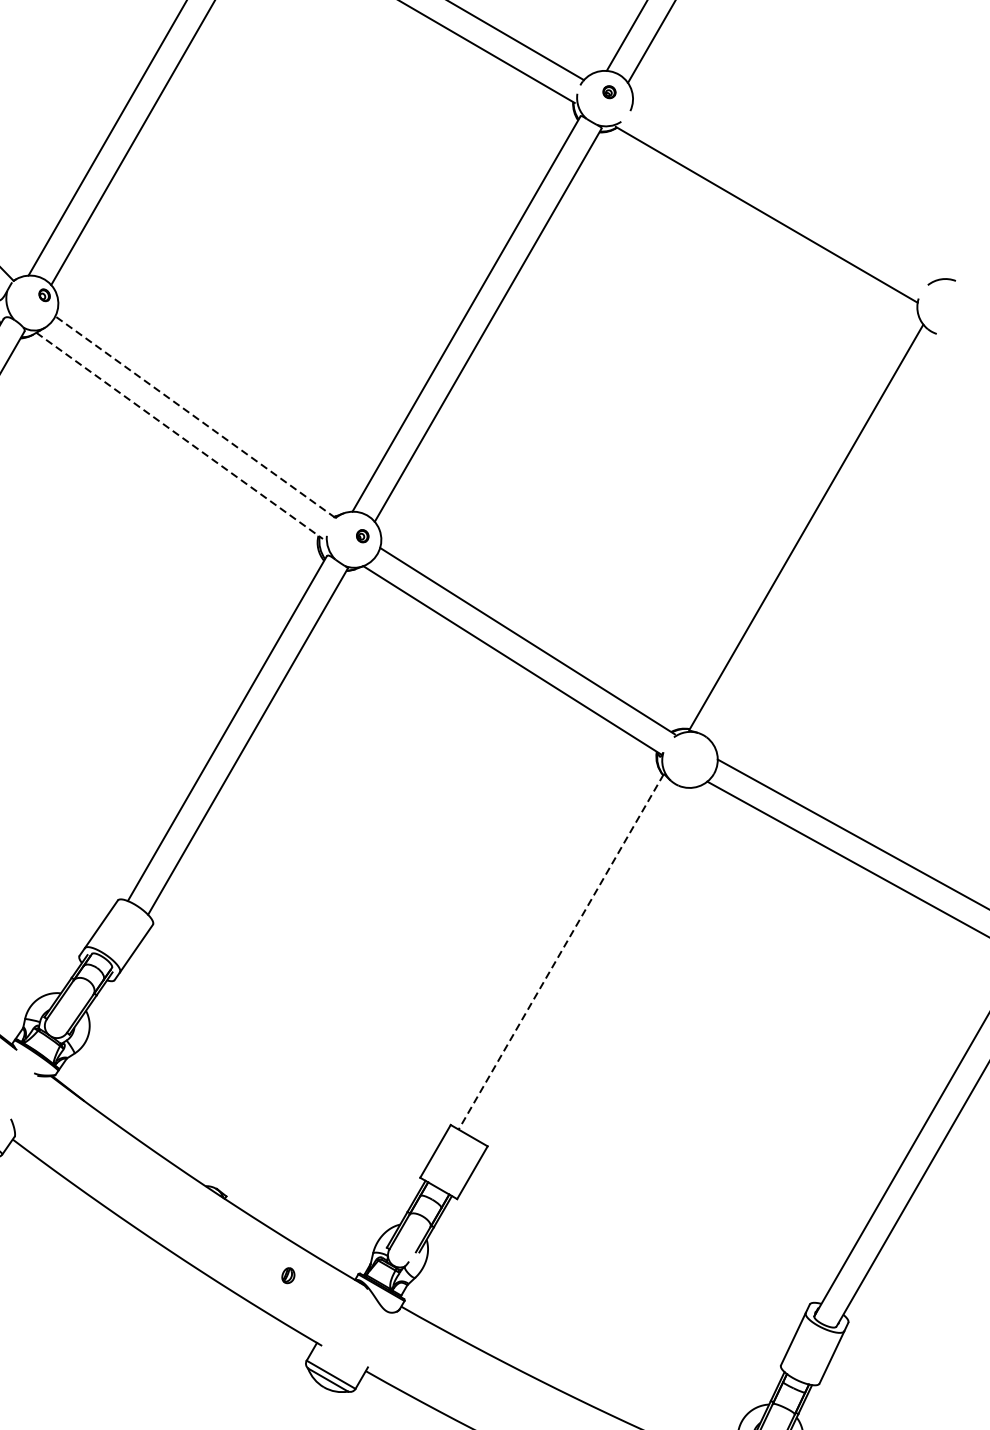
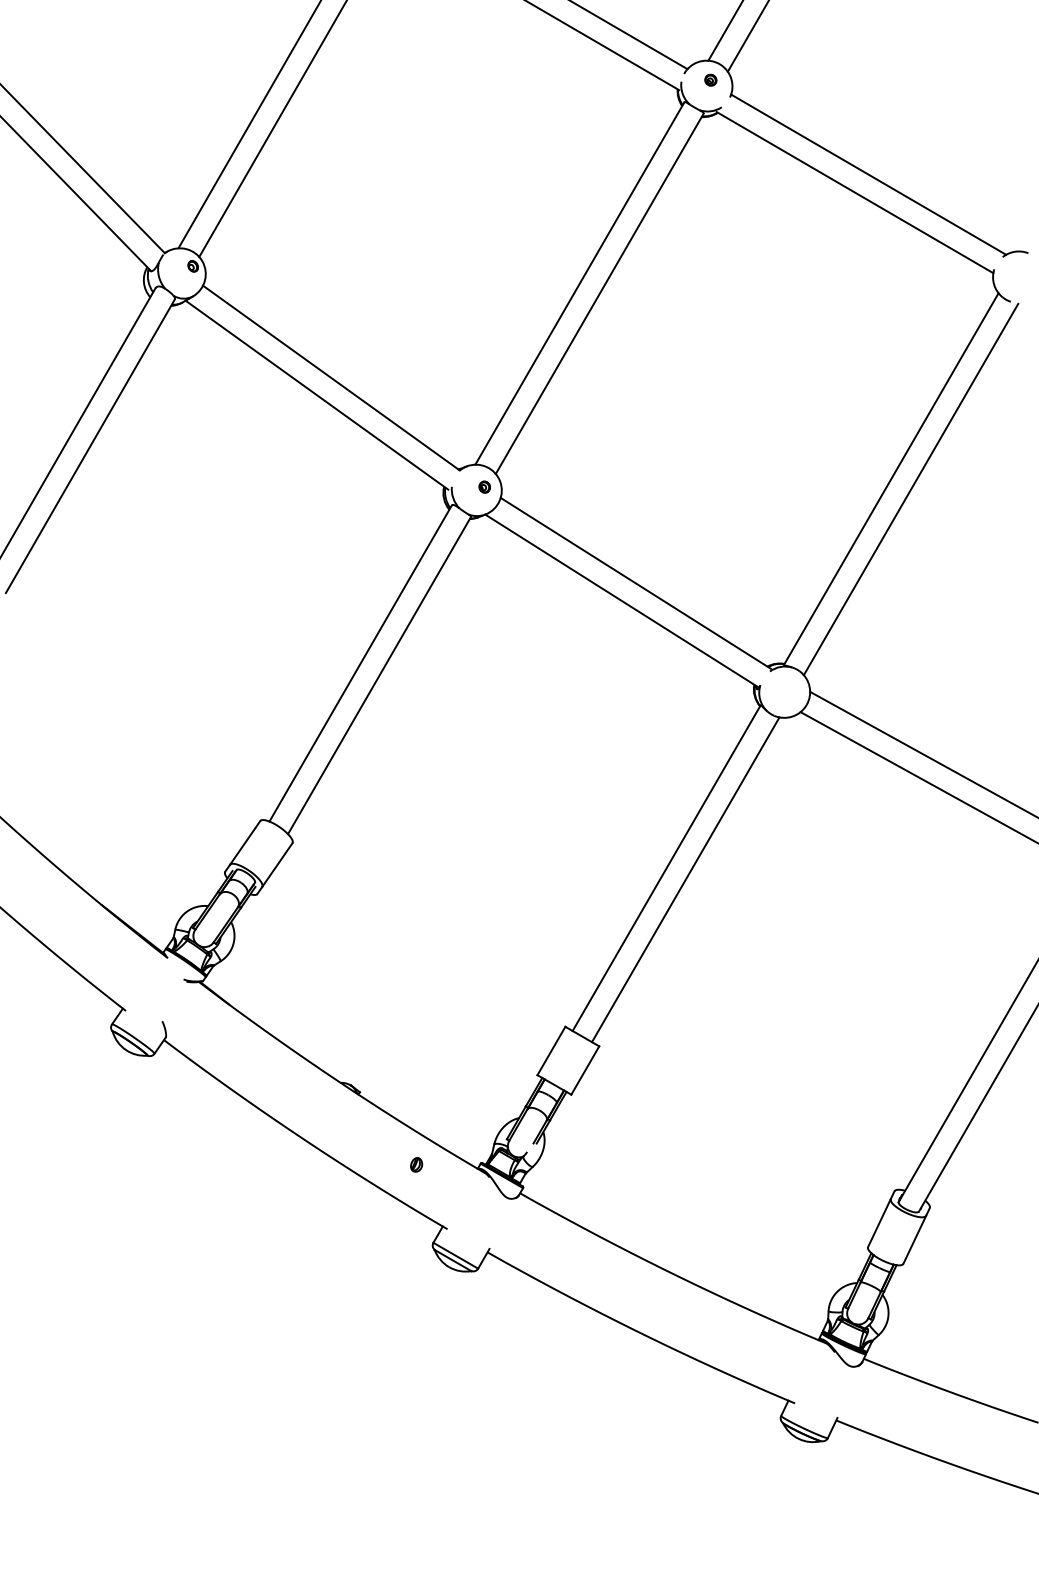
line: (781, 195) -> (868, 174), added
line: (194, 416) -> (330, 377), dashed -> solid
line: (179, 436) -> (316, 395), dashed -> solid
line: (827, 538) -> (910, 489), added
line: (561, 952) -> (666, 868), dashed -> solid
line: (581, 964) -> (685, 879), added

